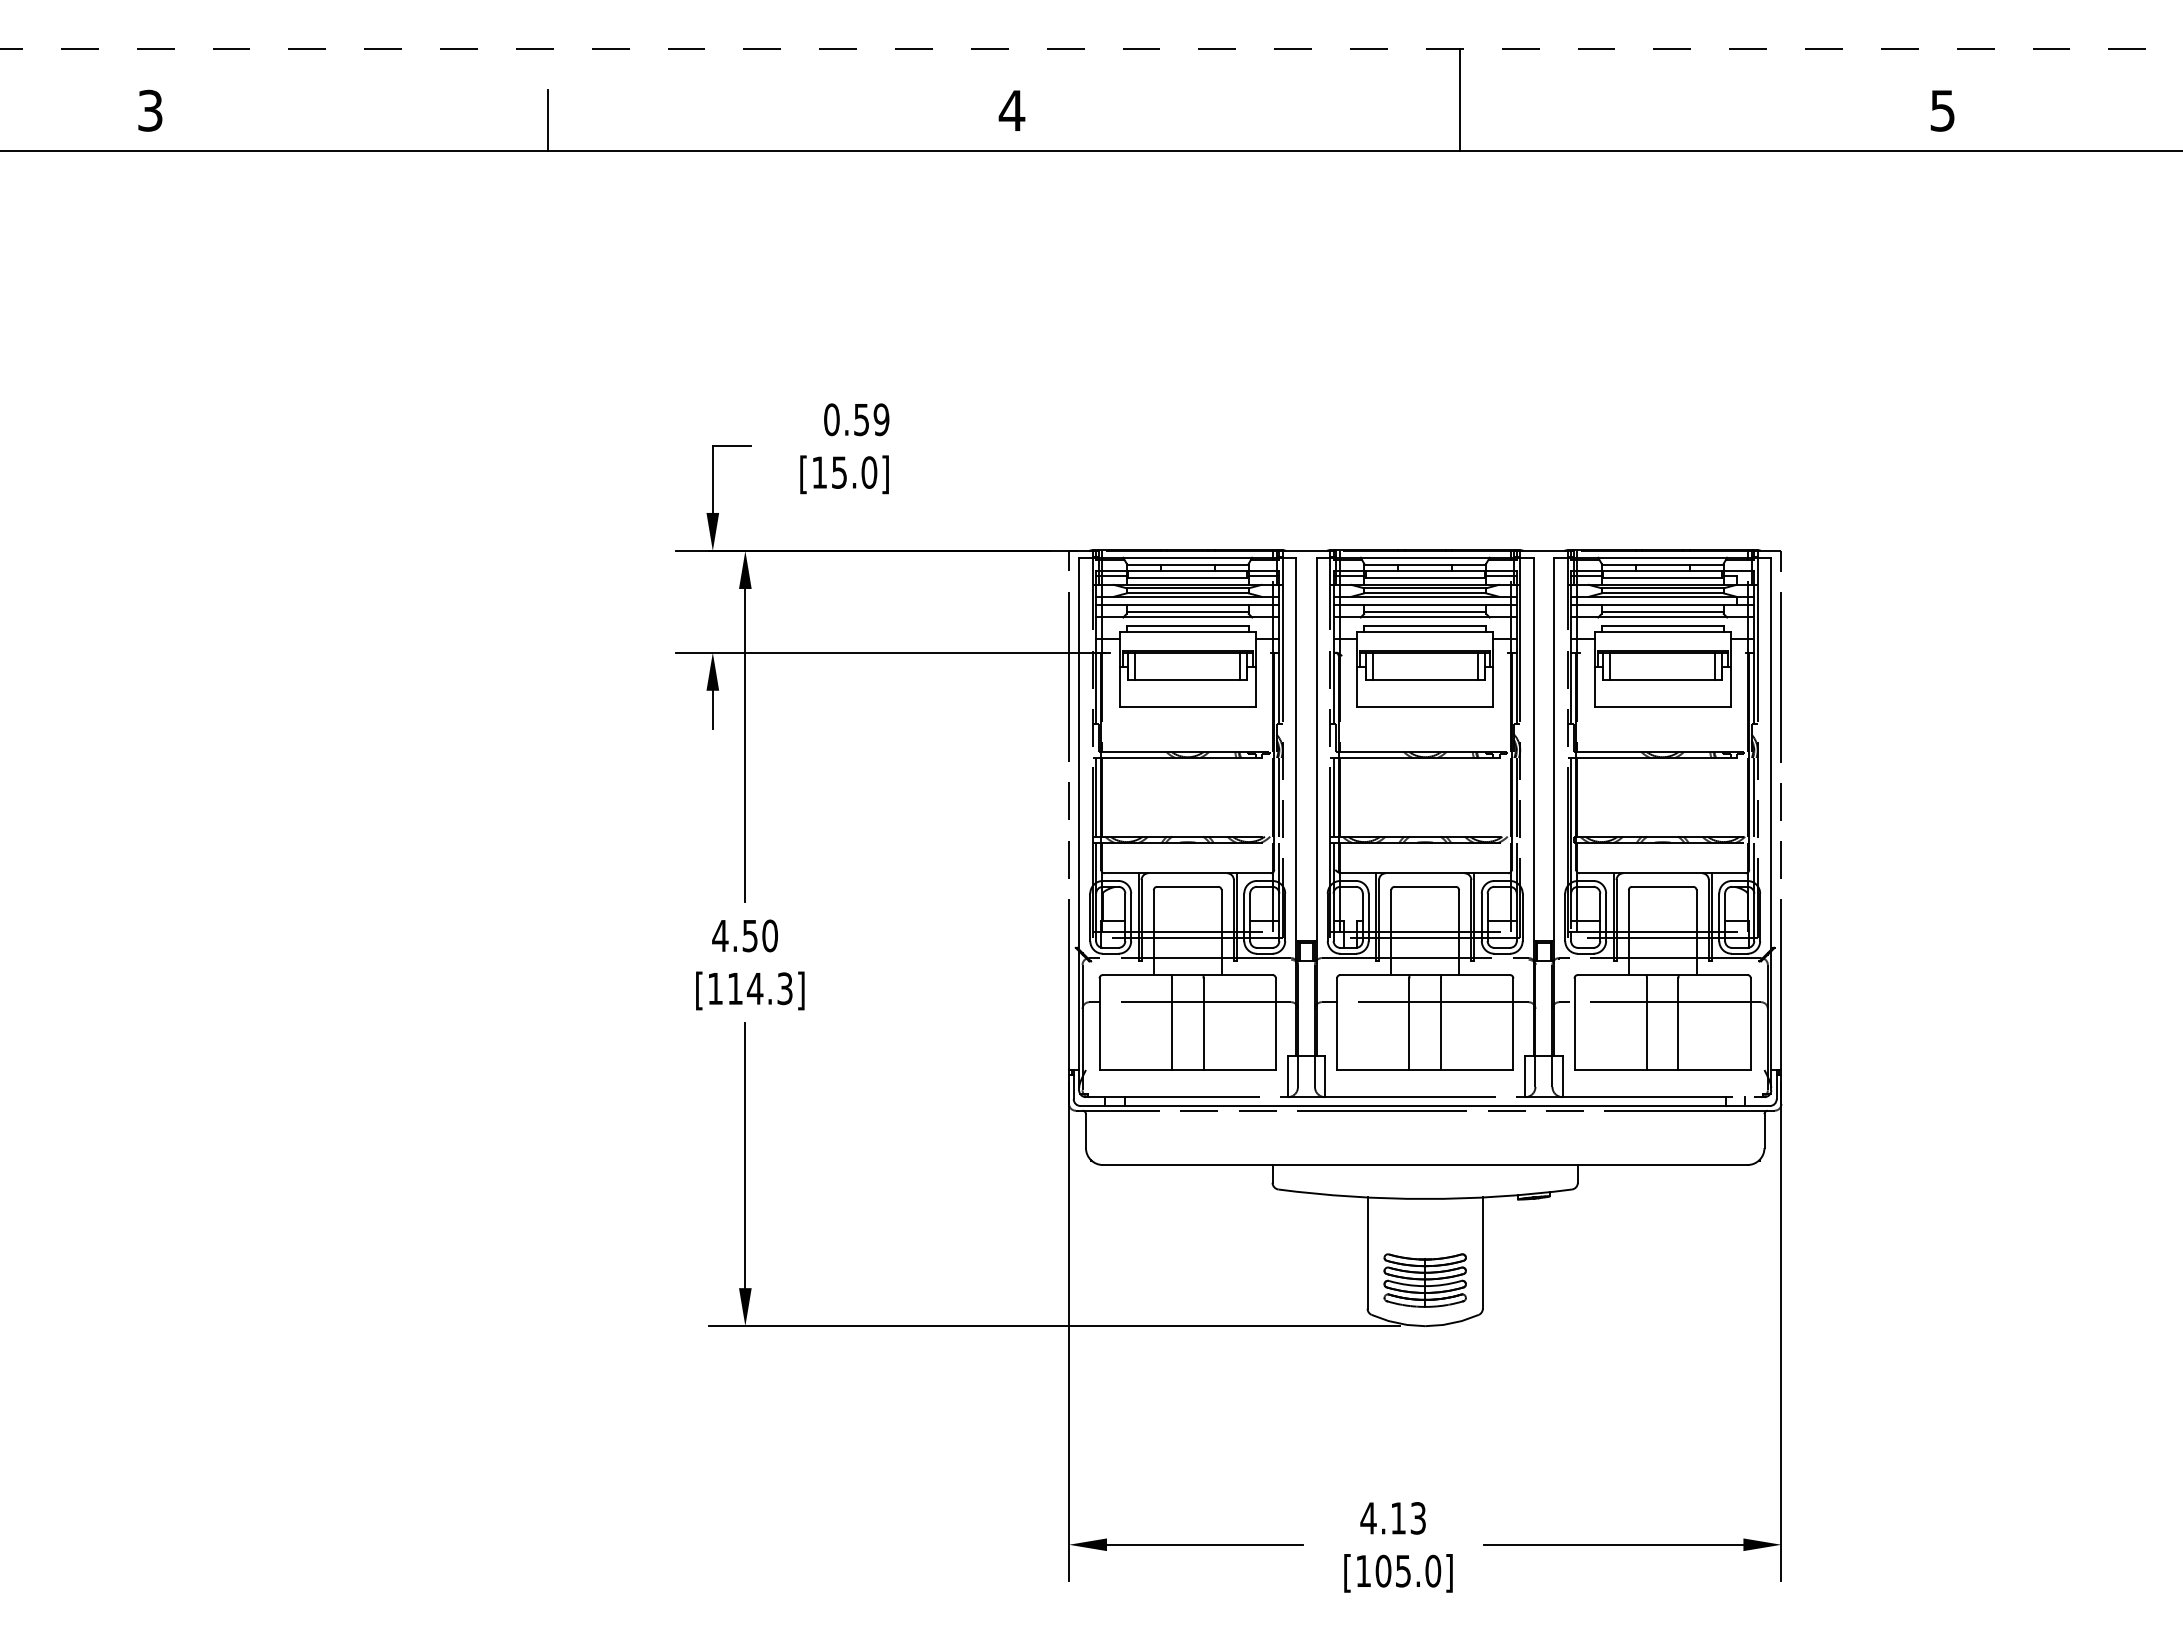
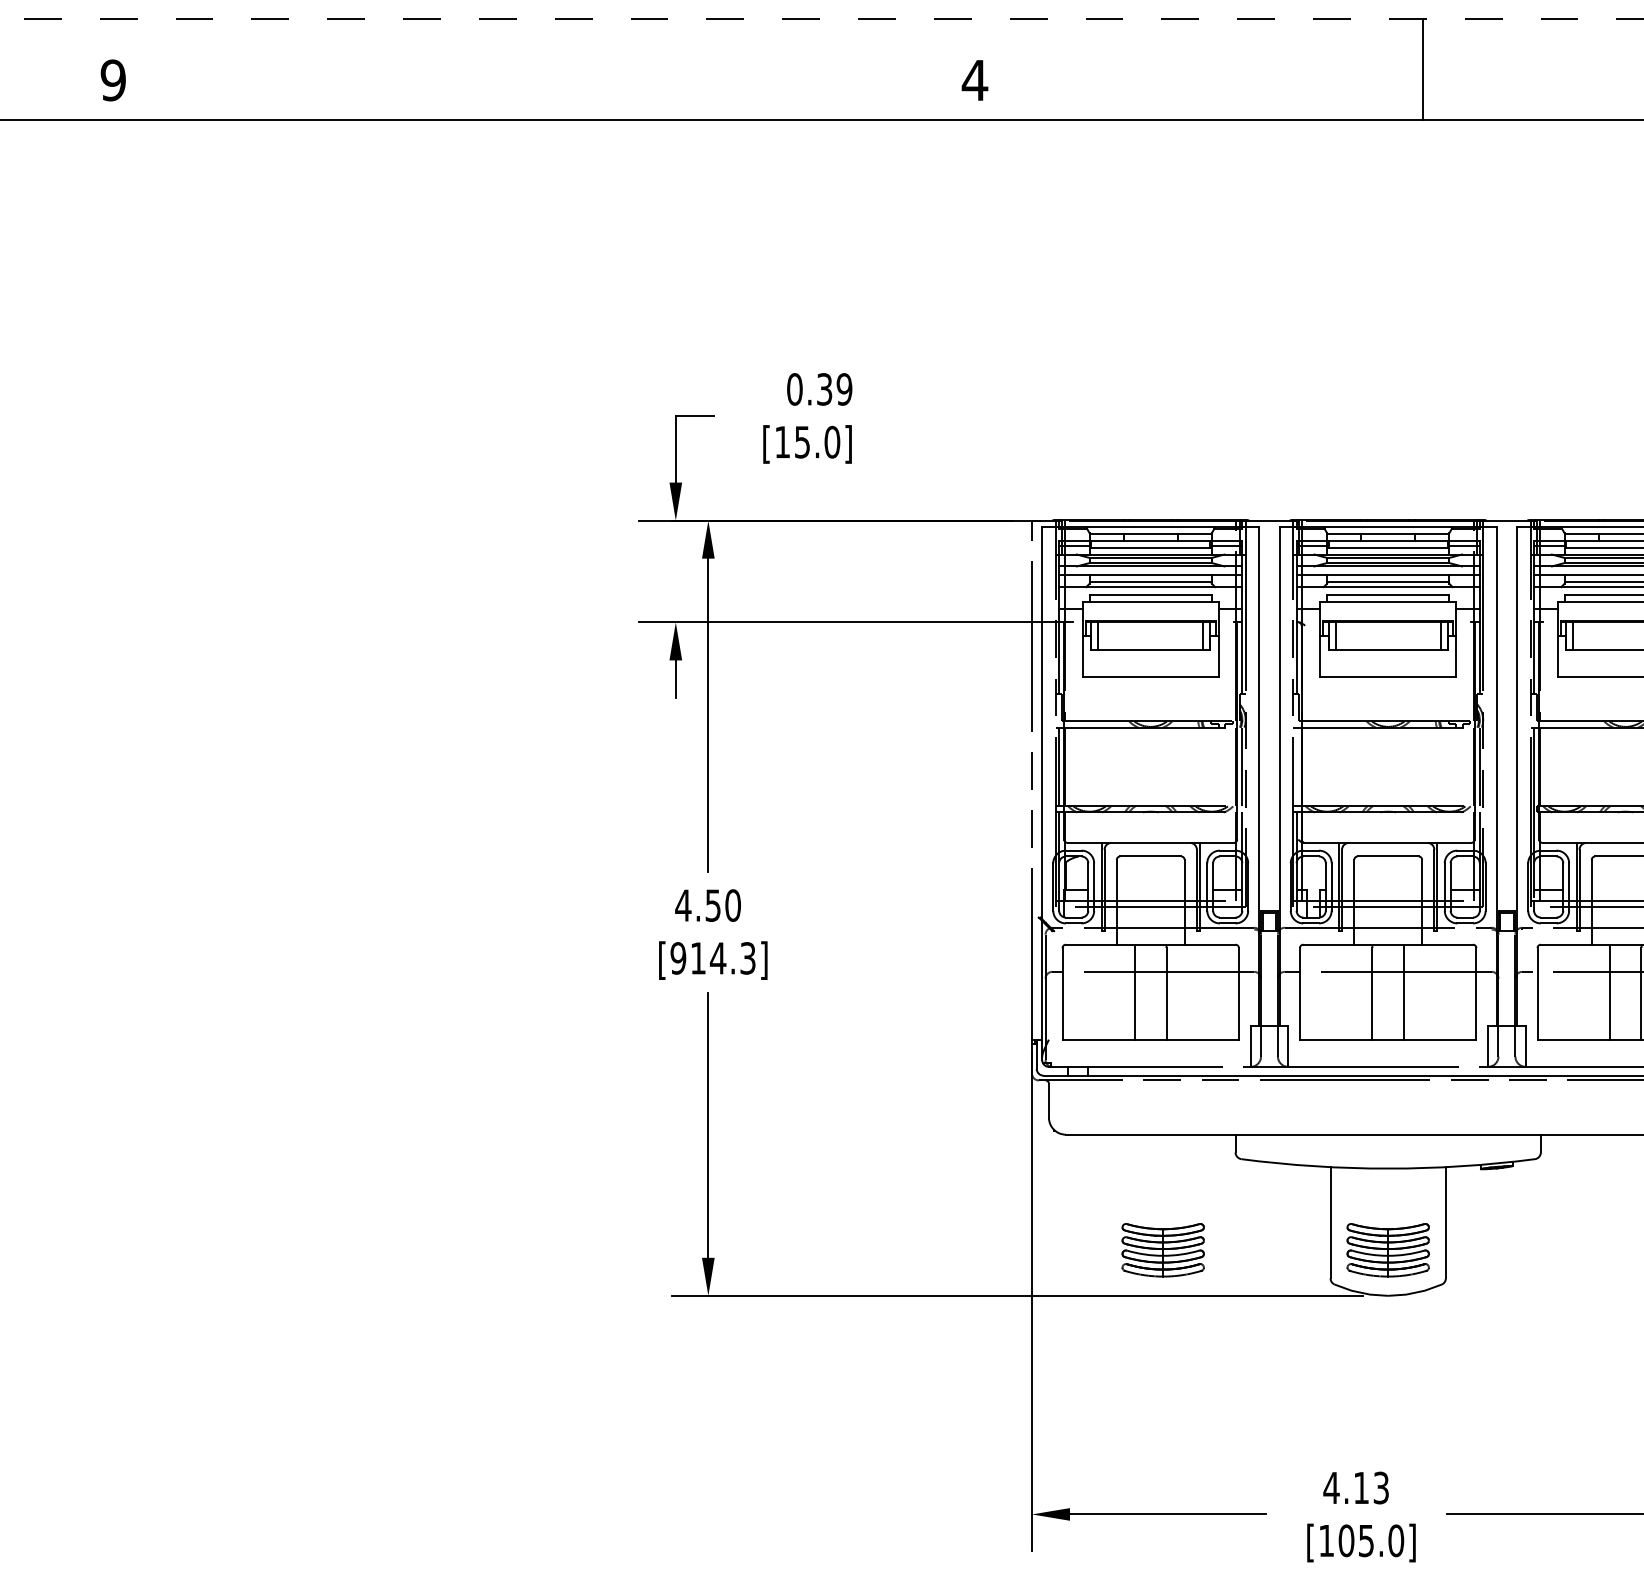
text: (149, 110) -> (112, 80), 3 -> 9
line: (547, 119) -> (510, 89), removed
text: (861, 419) -> (824, 389), 0.59 -> 0.39
line: (1333, 796) -> (1296, 766), removed
text: (715, 988) -> (678, 958), [114.3] -> [914.3]
part: (1199, 1280) -> (1162, 1250), added

